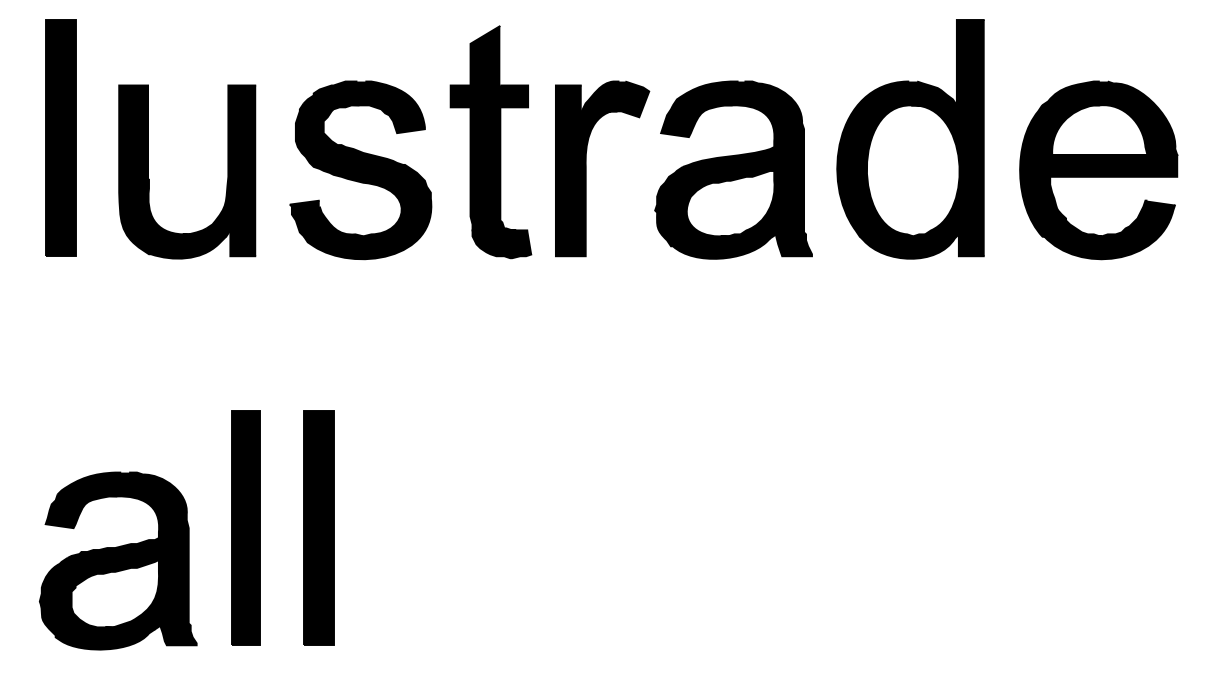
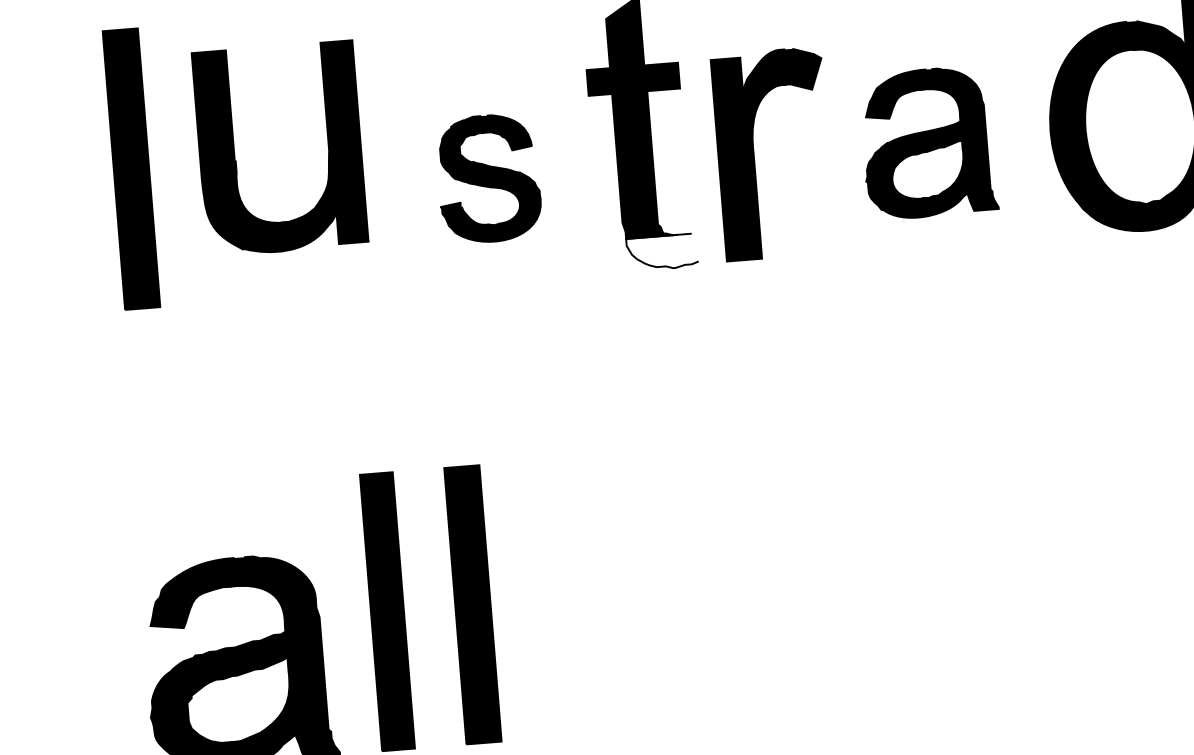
part: (733, 169) -> (928, 142), size x0.7
part: (360, 170) -> (488, 178), size x0.6
part: (149, 178) -> (236, 160), moved
fill: (502, 244) -> (662, 252), removed

